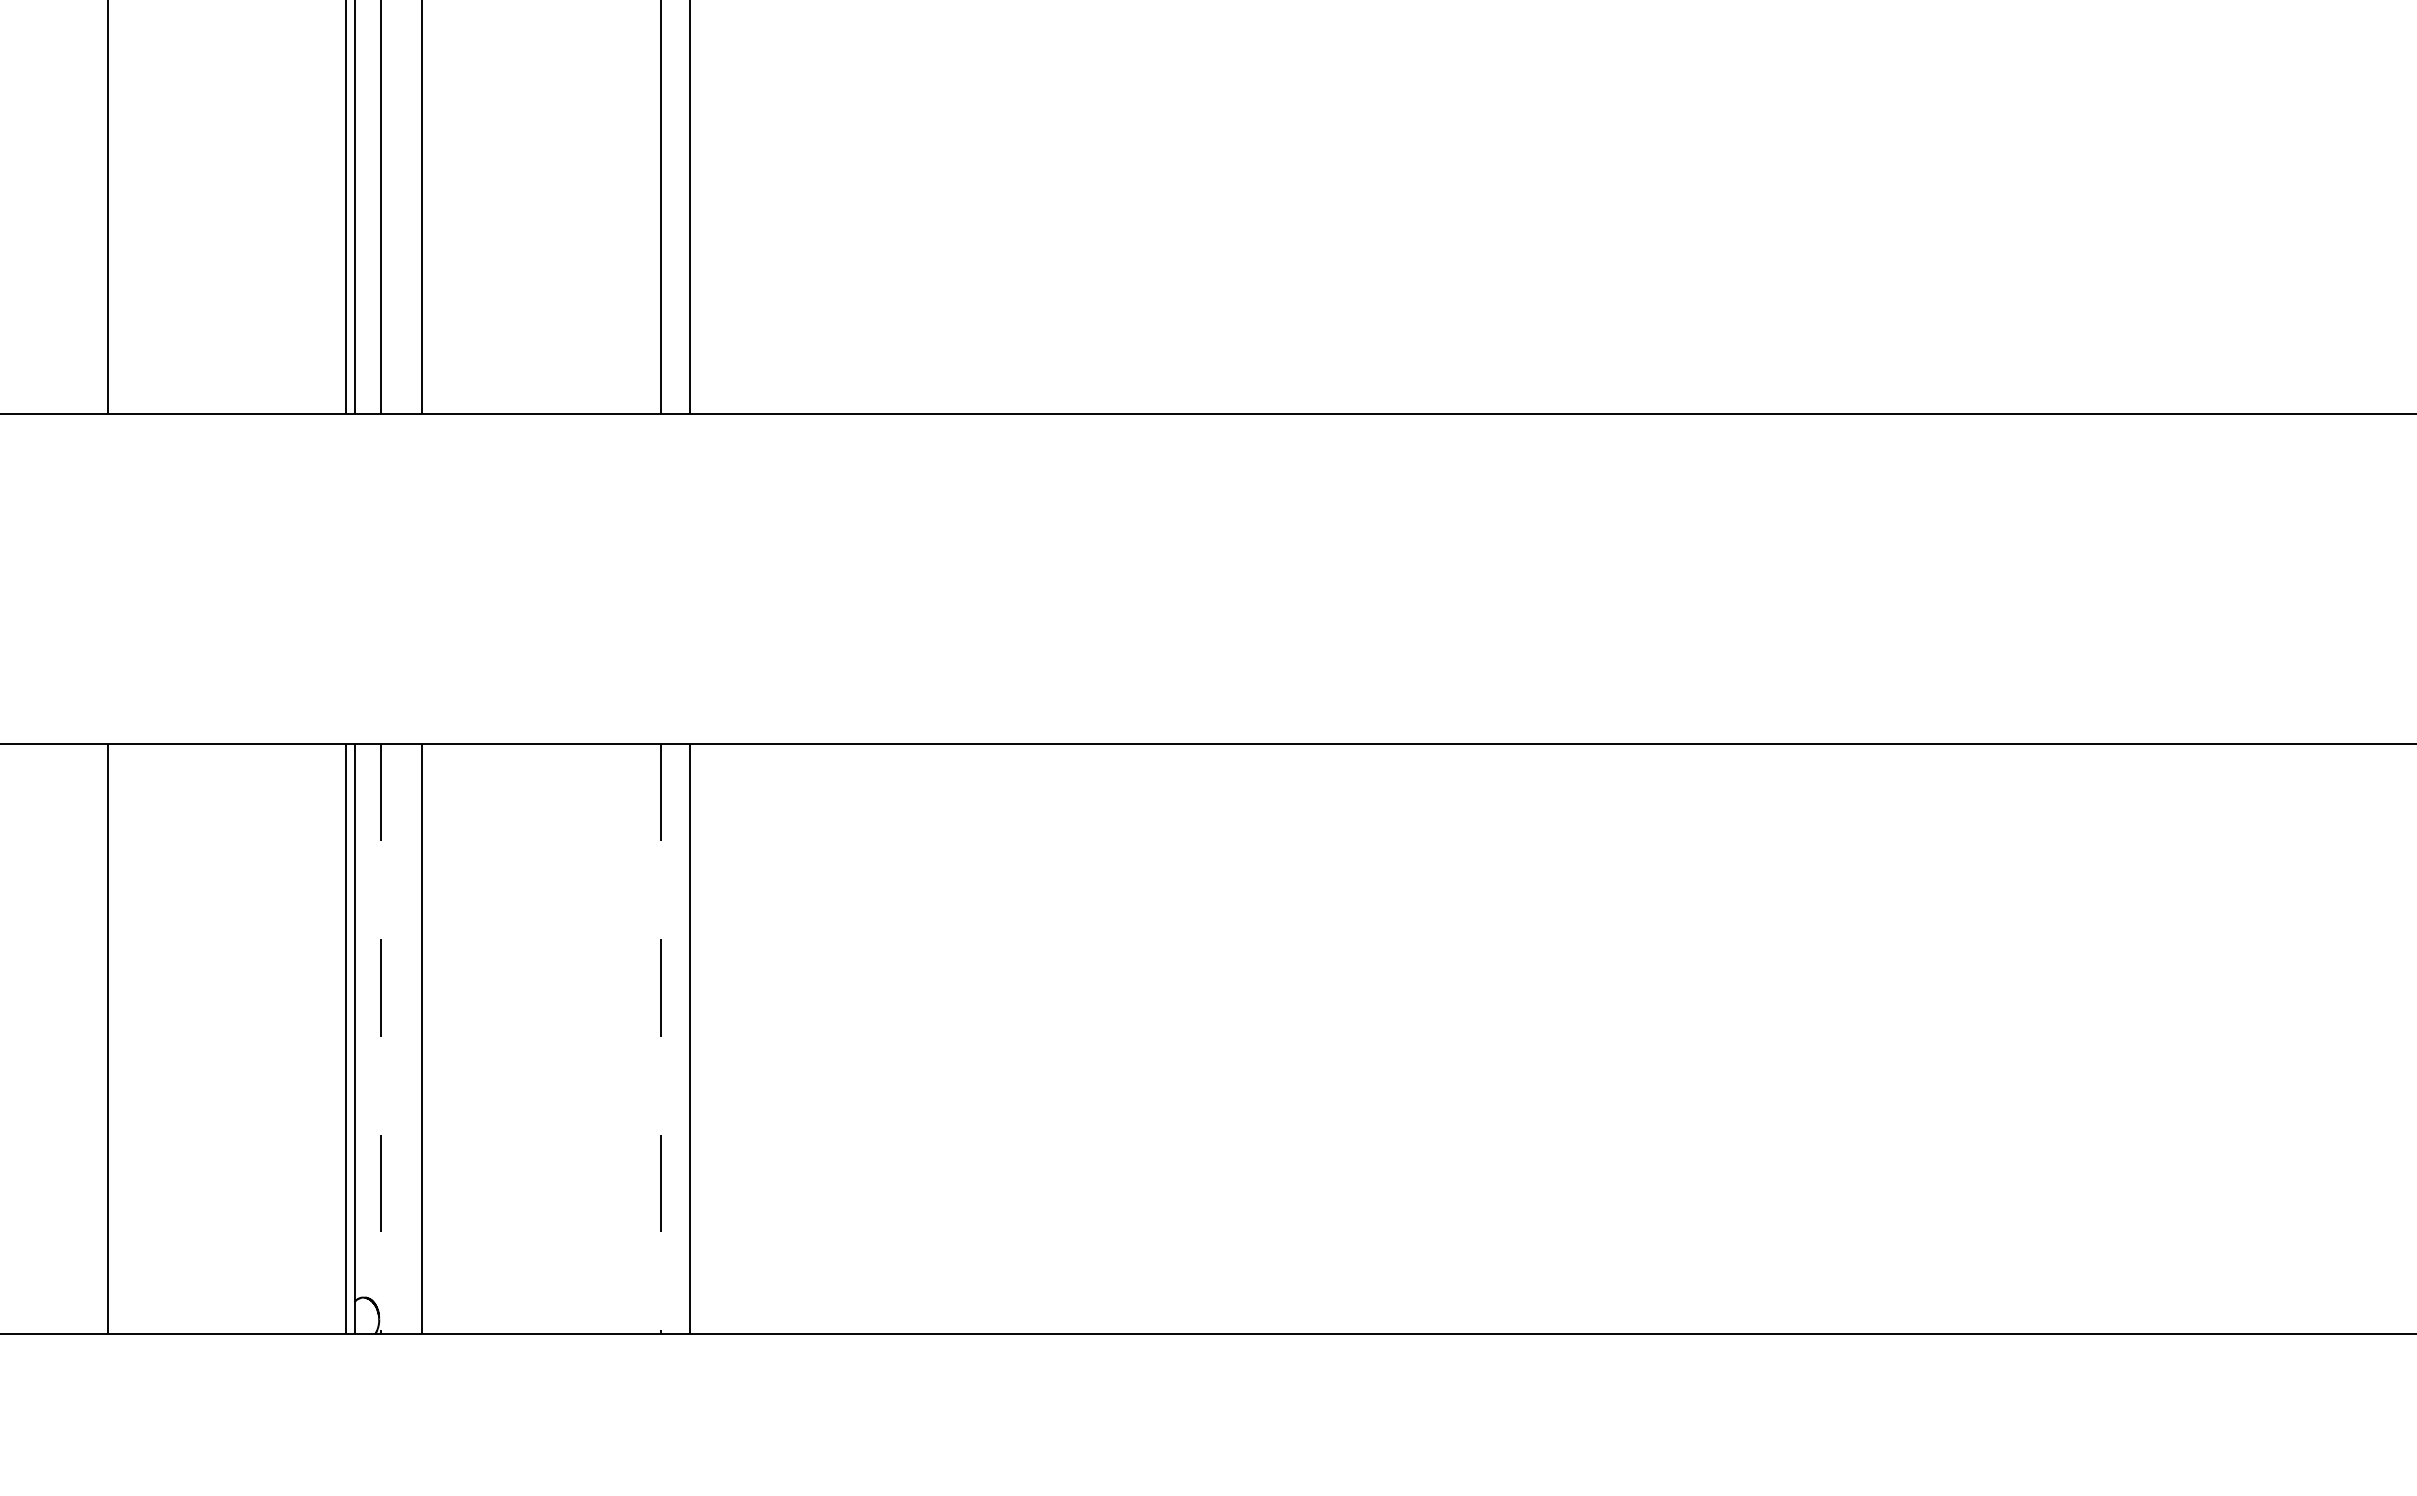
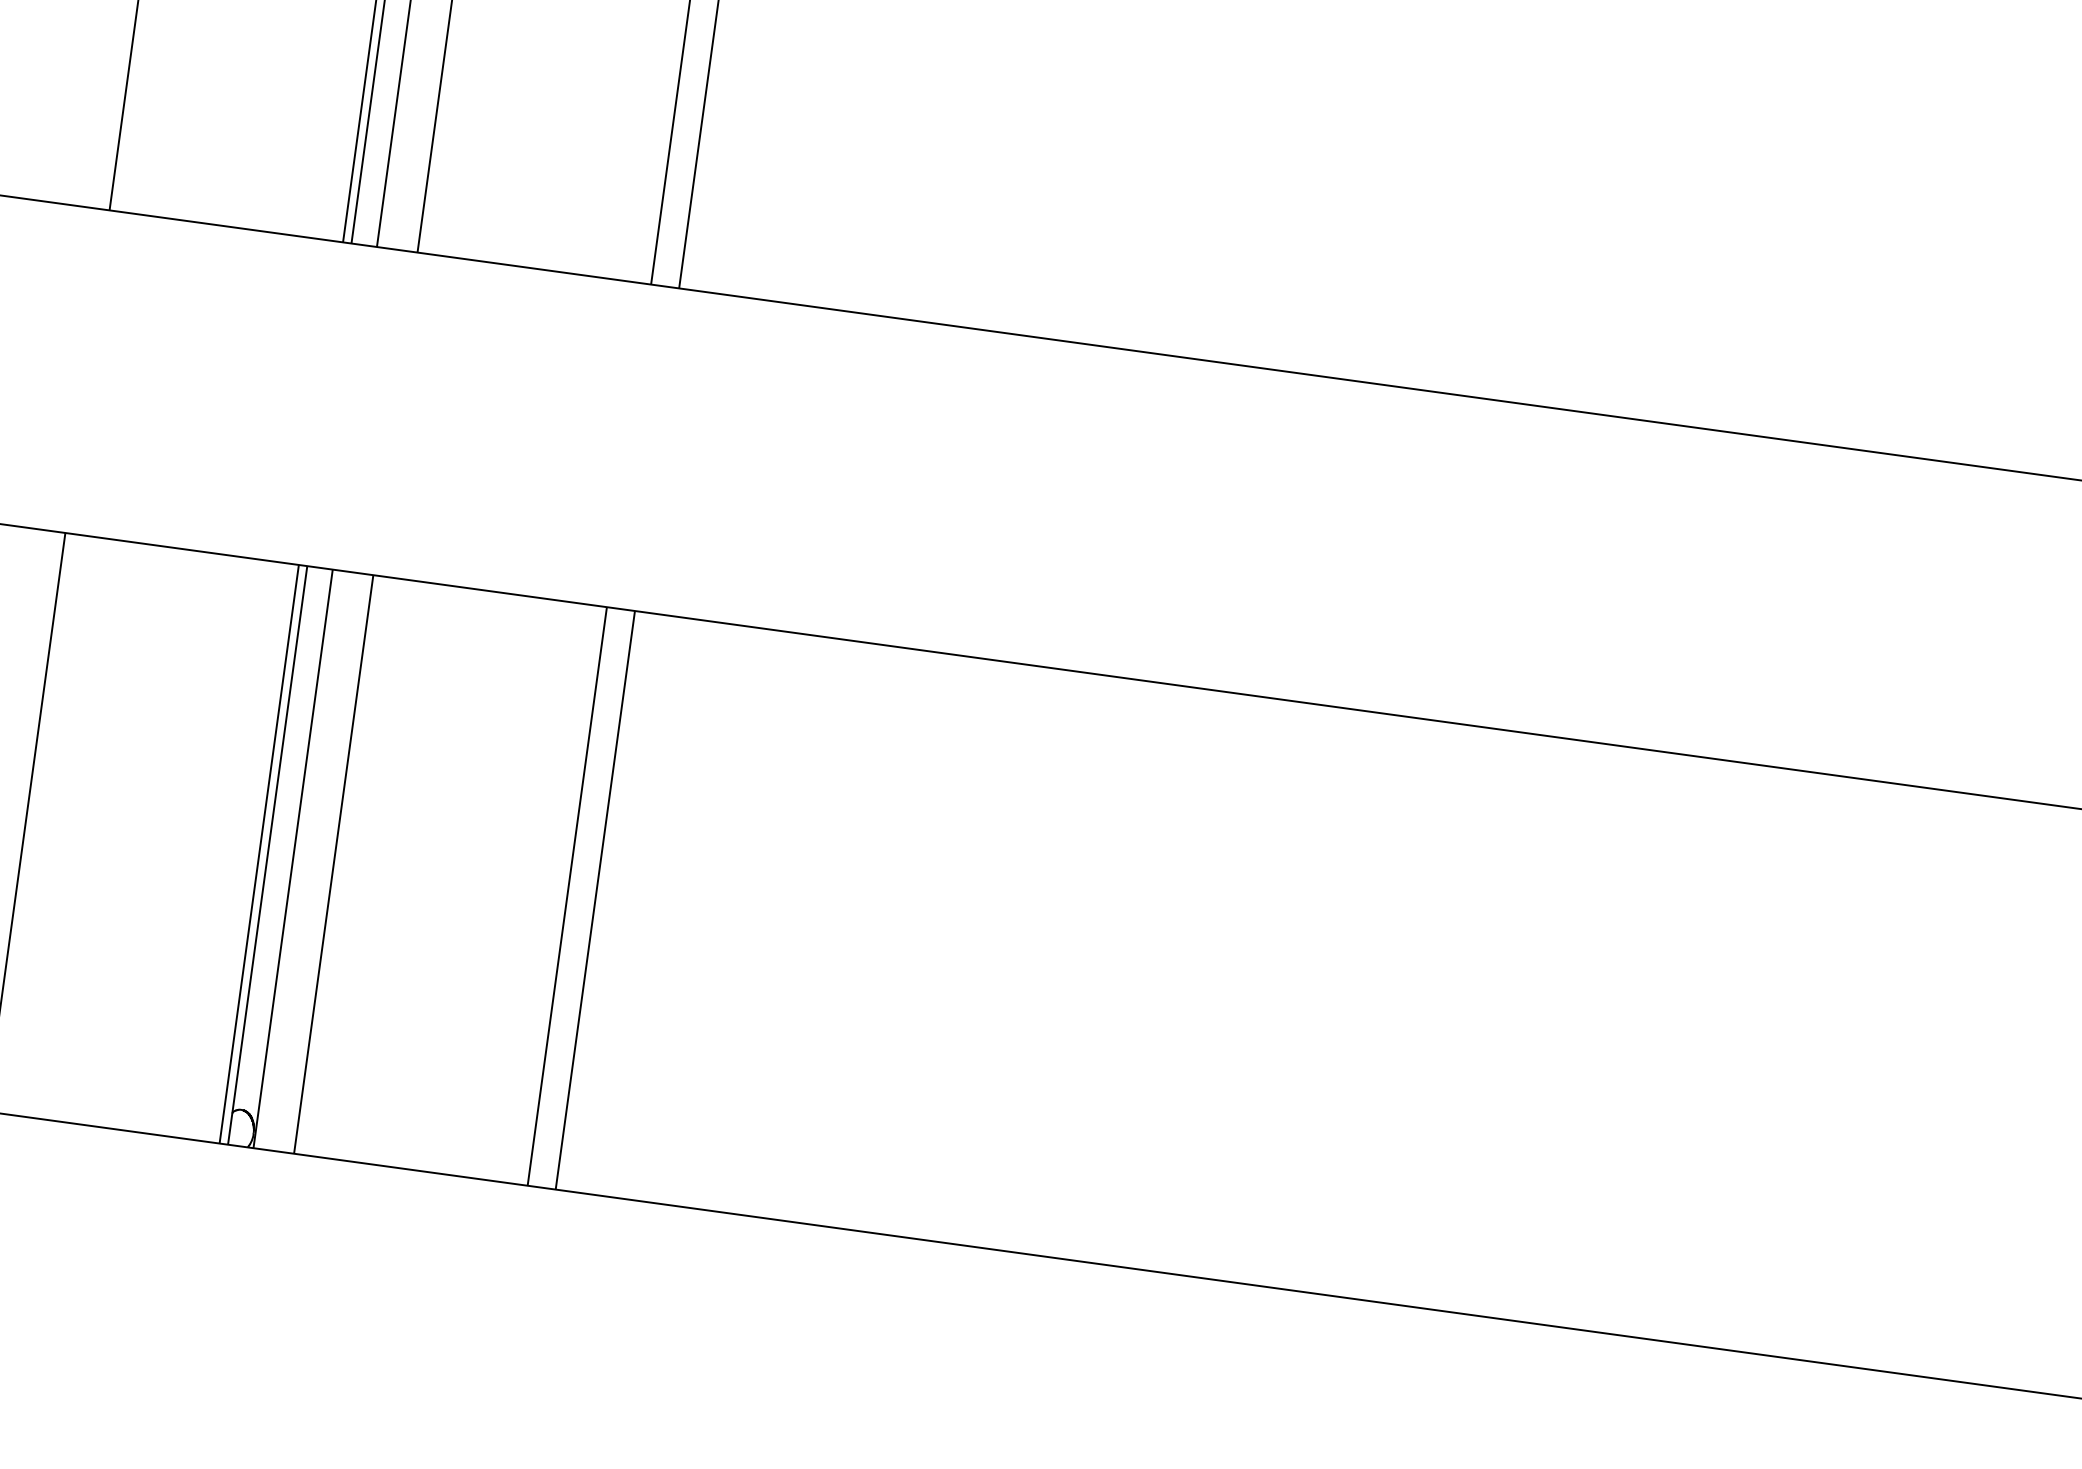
line: (381, 1039) -> (293, 859), dashed -> solid
line: (660, 1039) -> (566, 896), dashed -> solid

